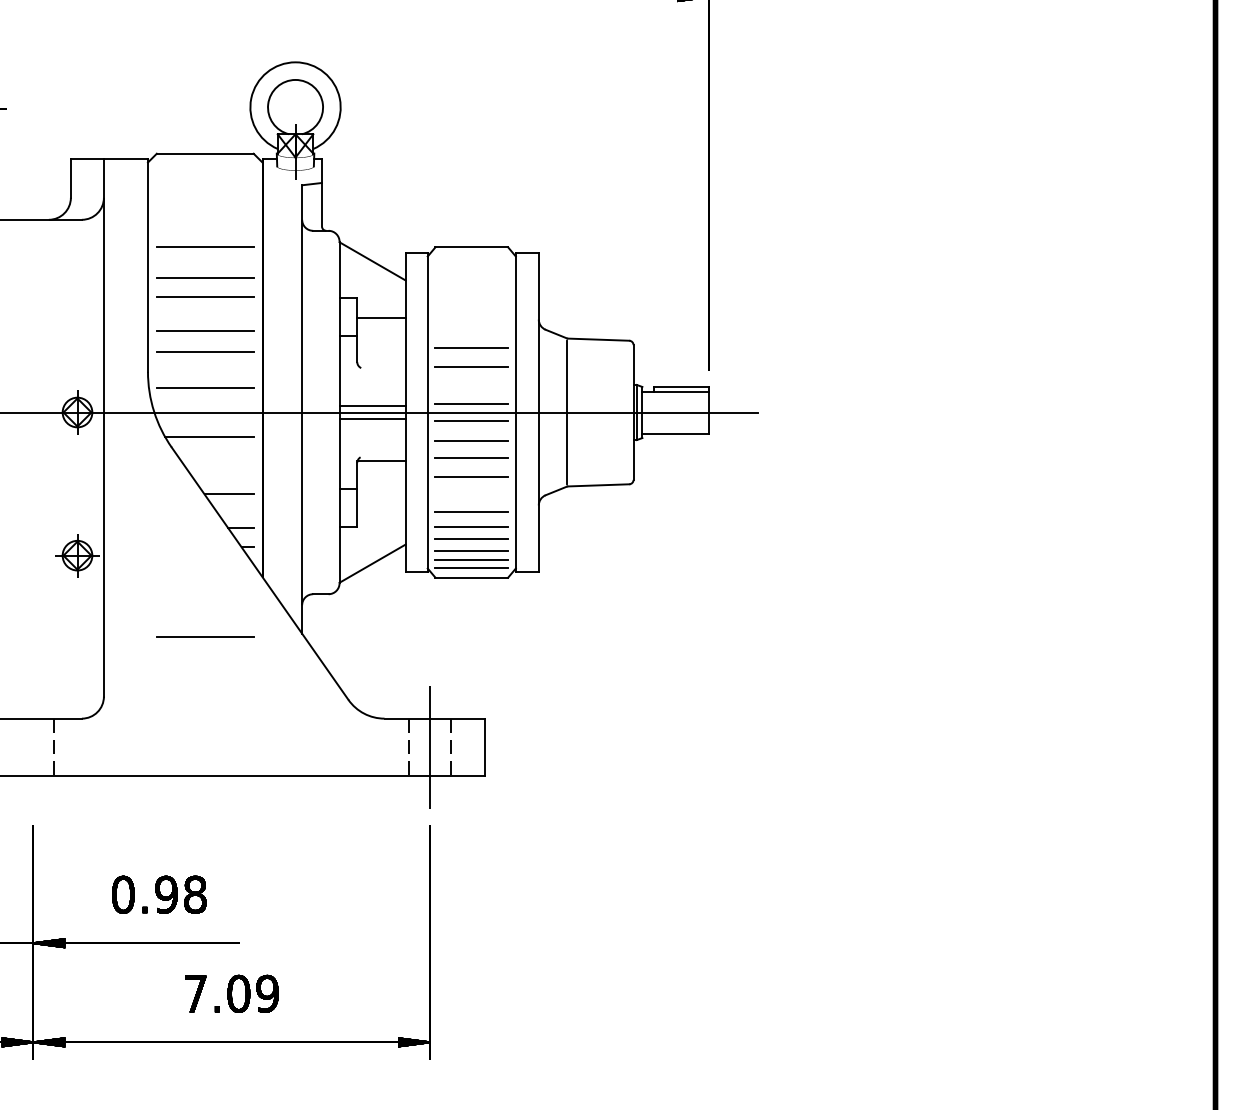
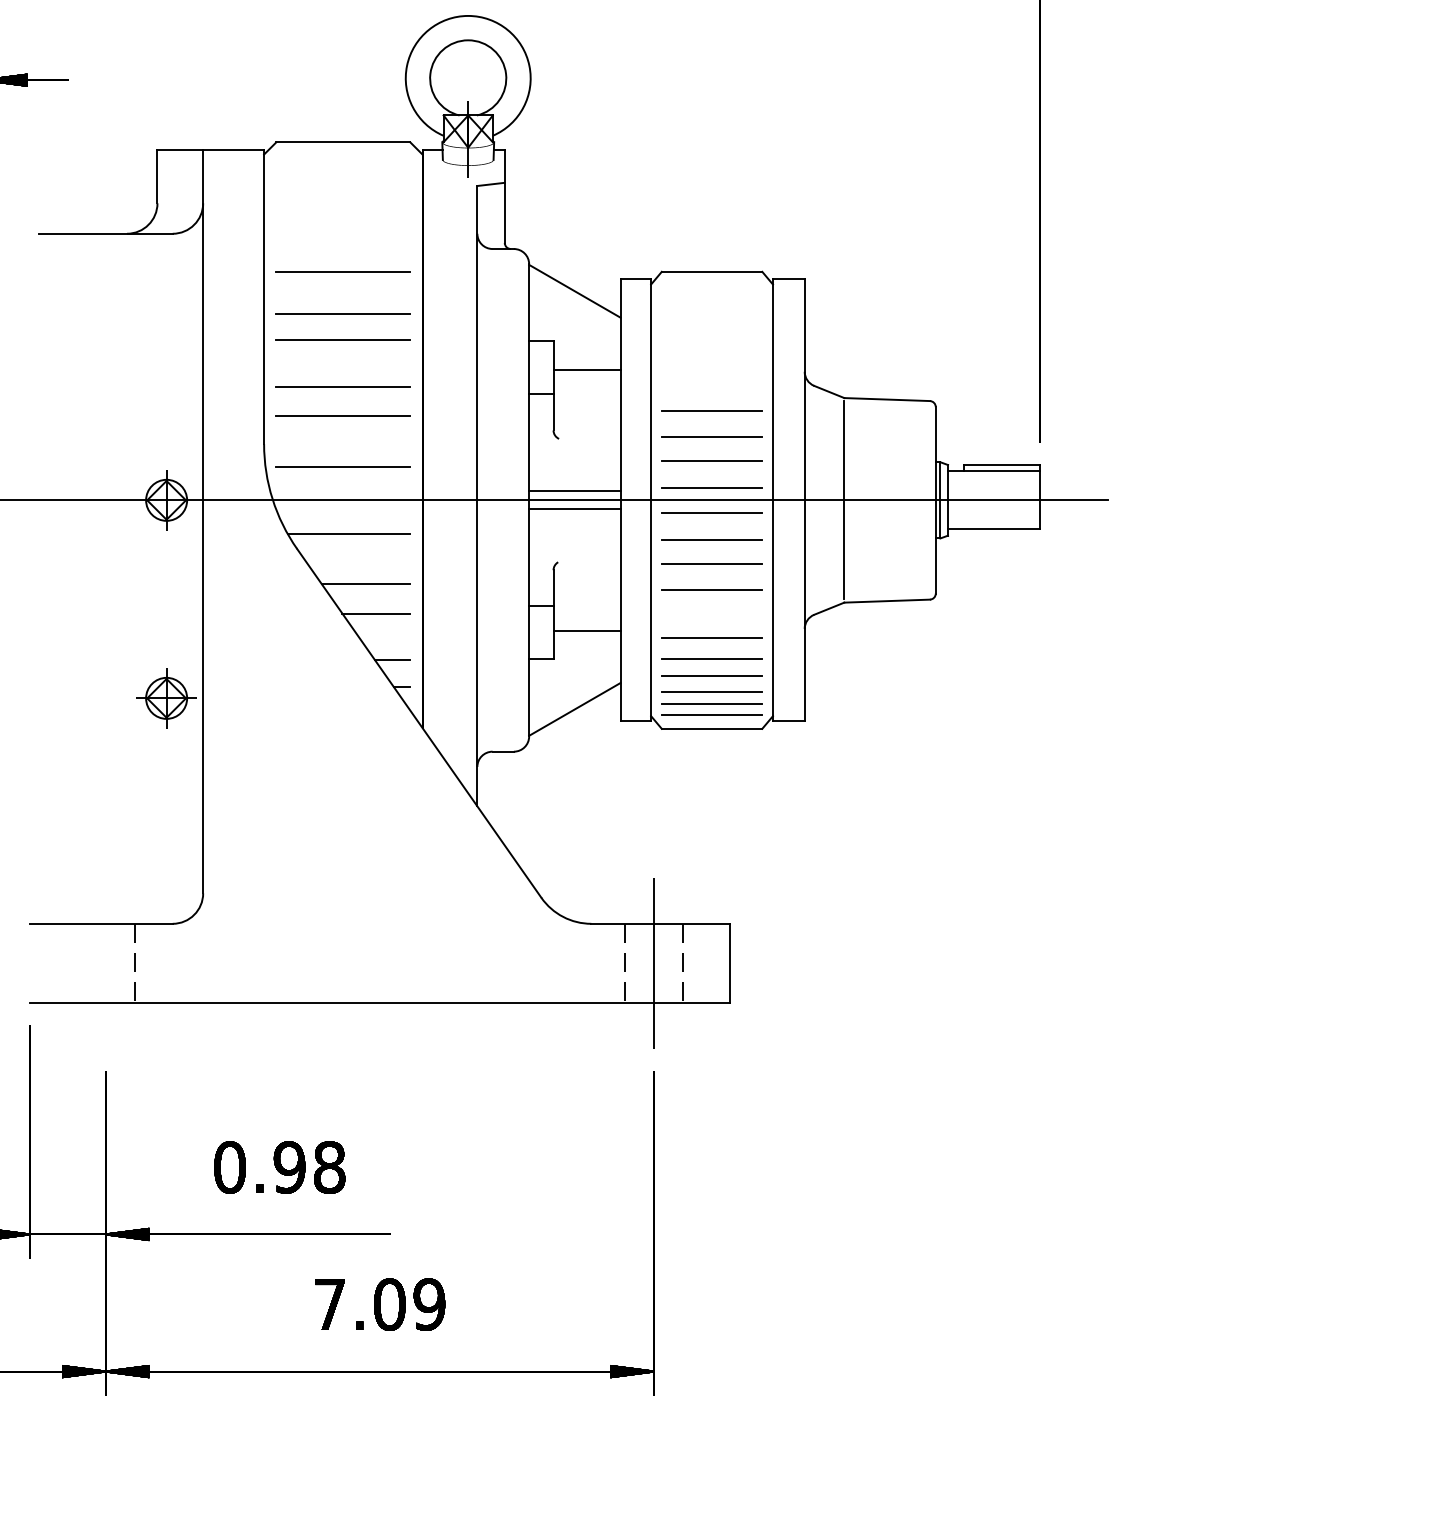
line: (471, 384) -> (711, 461), added
line: (381, 460) -> (587, 630), moved
line: (221, 473) -> (365, 584), added
line: (205, 636) -> (343, 810), removed

